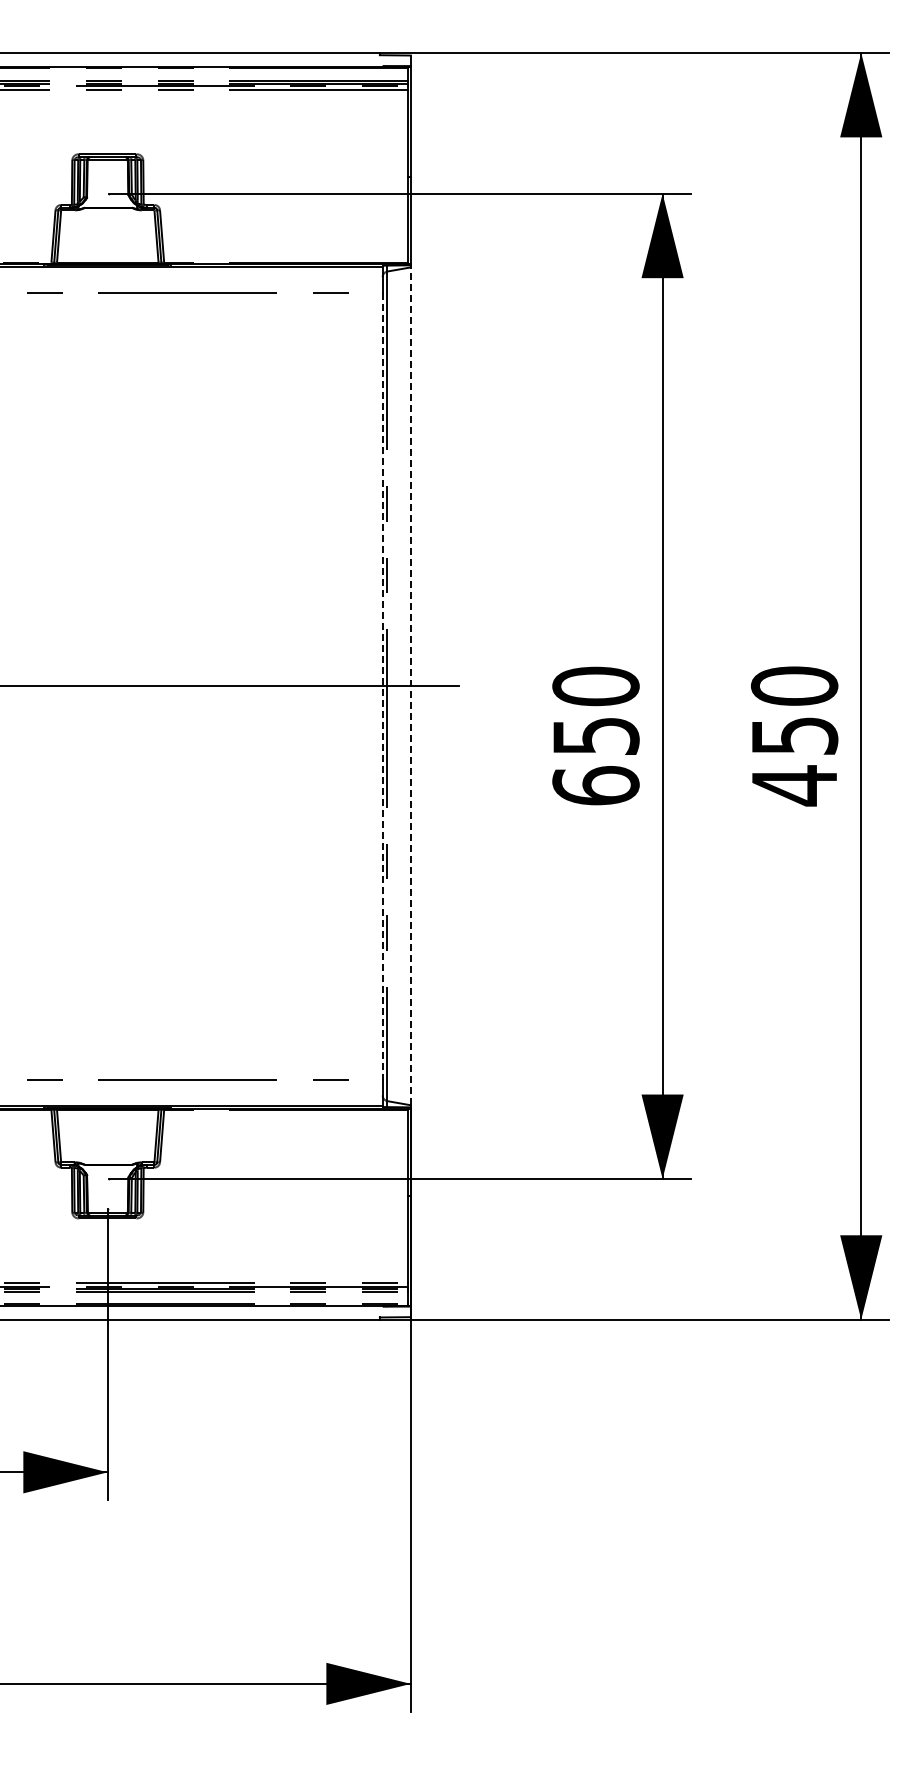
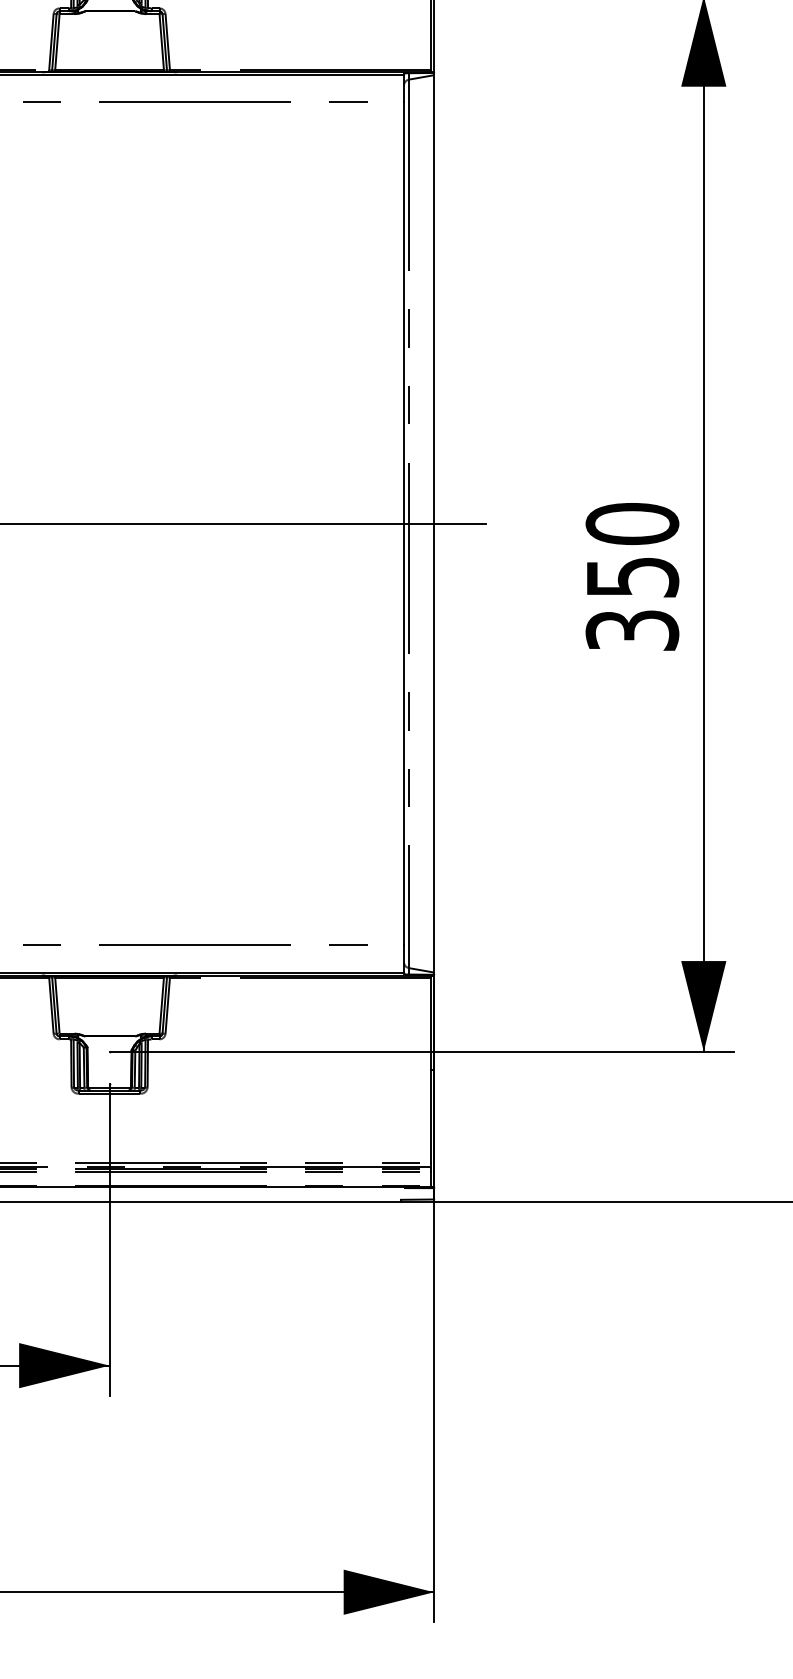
line: (382, 686) -> (403, 524), dashed -> solid
line: (410, 686) -> (433, 524), dashed -> solid
text: (595, 785) -> (631, 630), 650 -> 350

